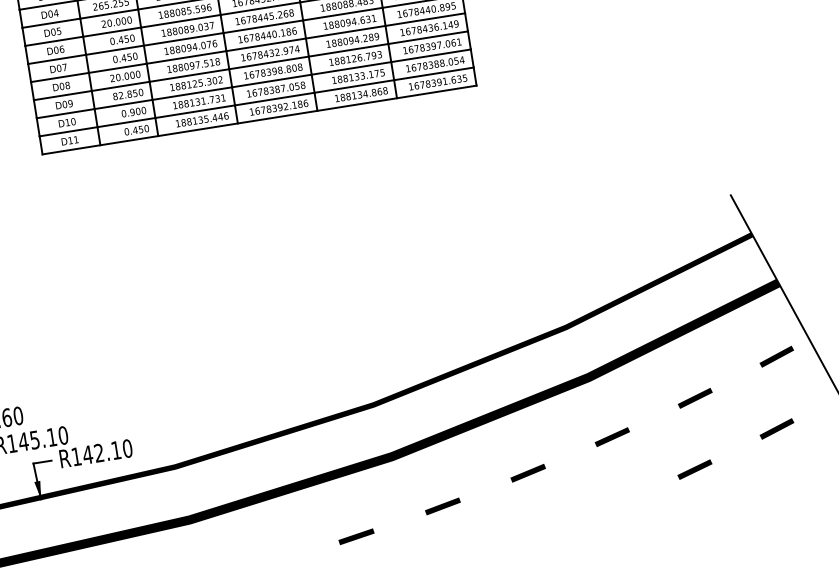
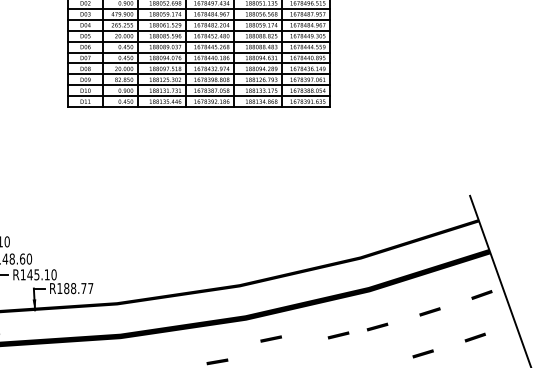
text: (107, 451) -> (78, 288), R142.10 -> R188.77
line: (528, 473) -> (338, 335), moved
line: (441, 505) -> (270, 338), moved

